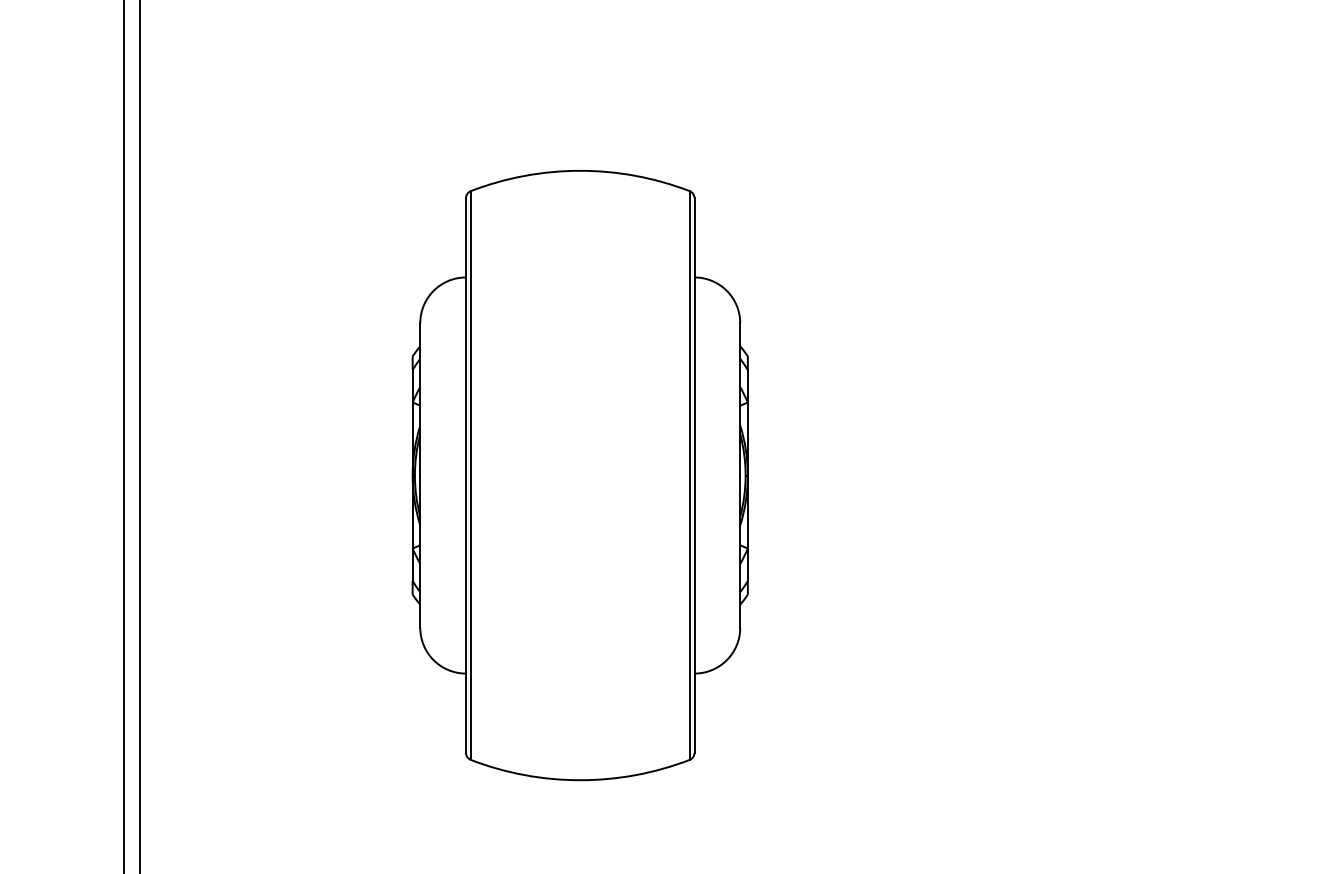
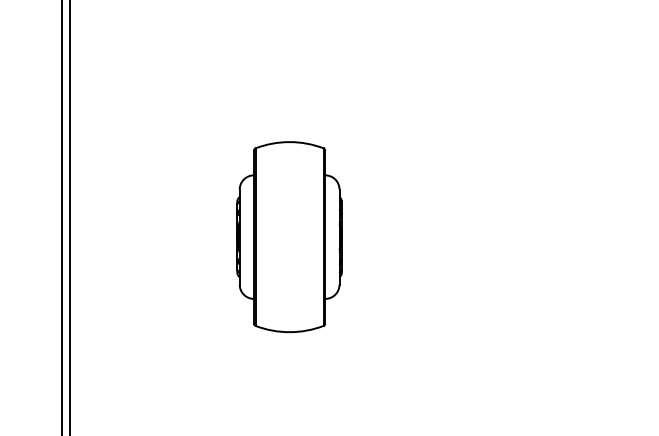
part: (579, 474) -> (289, 236), size x0.62

